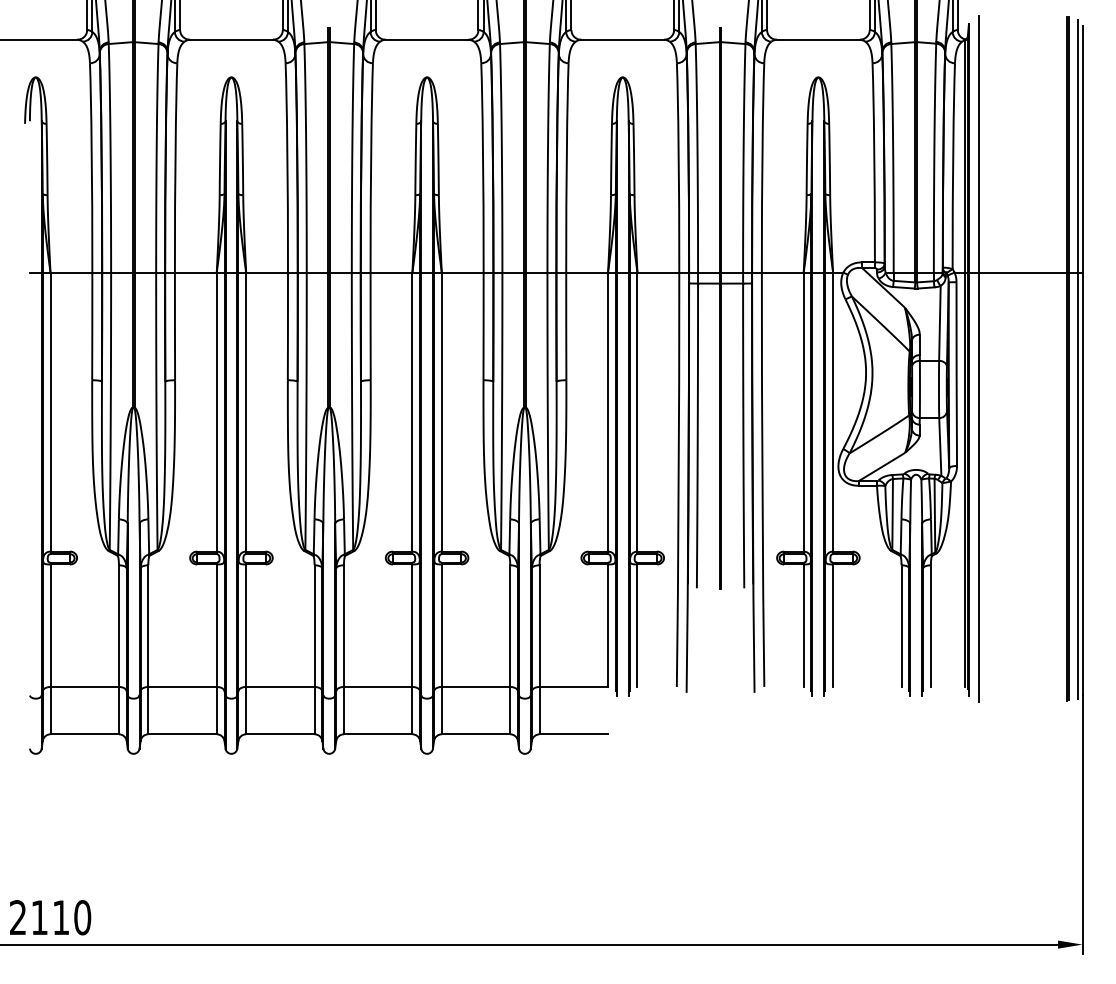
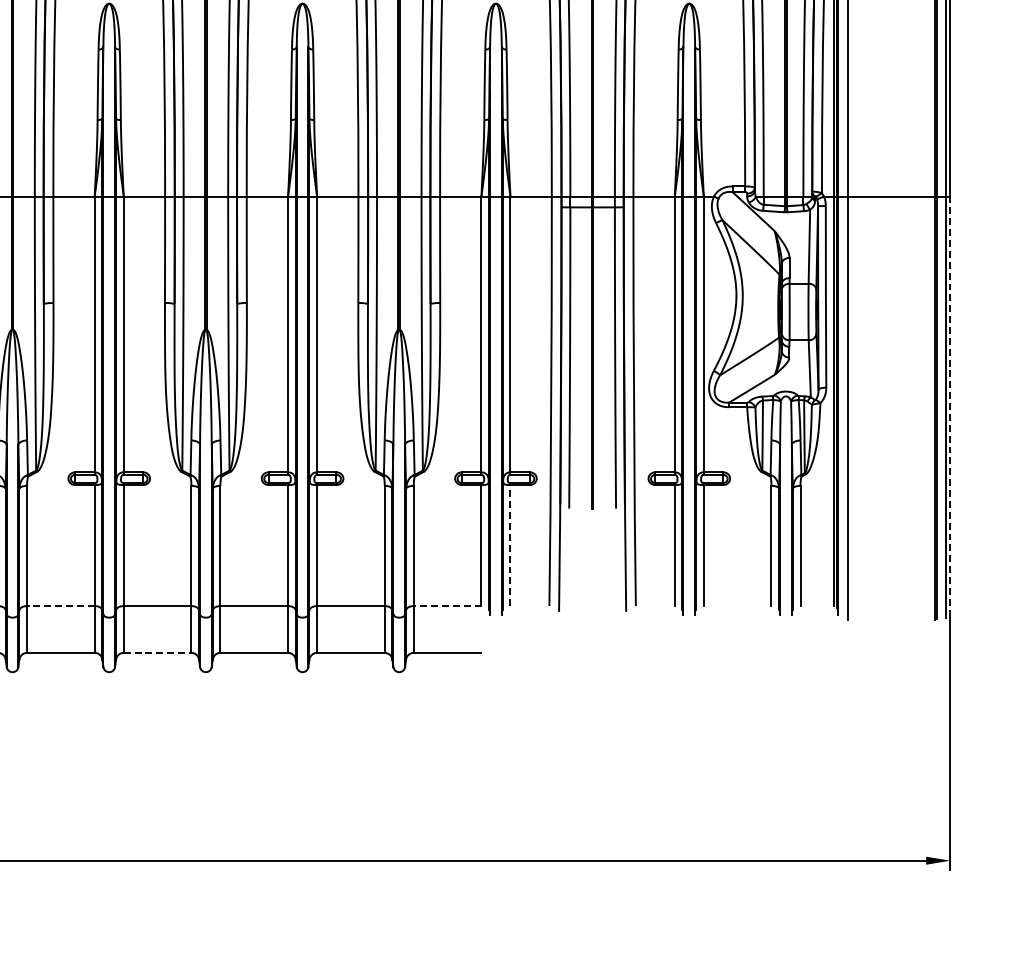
line: (1082, 484) -> (950, 405), solid -> dashed
line: (637, 625) -> (510, 545), solid -> dashed
line: (182, 686) -> (60, 605), solid -> dashed
line: (573, 686) -> (447, 605), solid -> dashed
line: (280, 734) -> (157, 653), solid -> dashed

